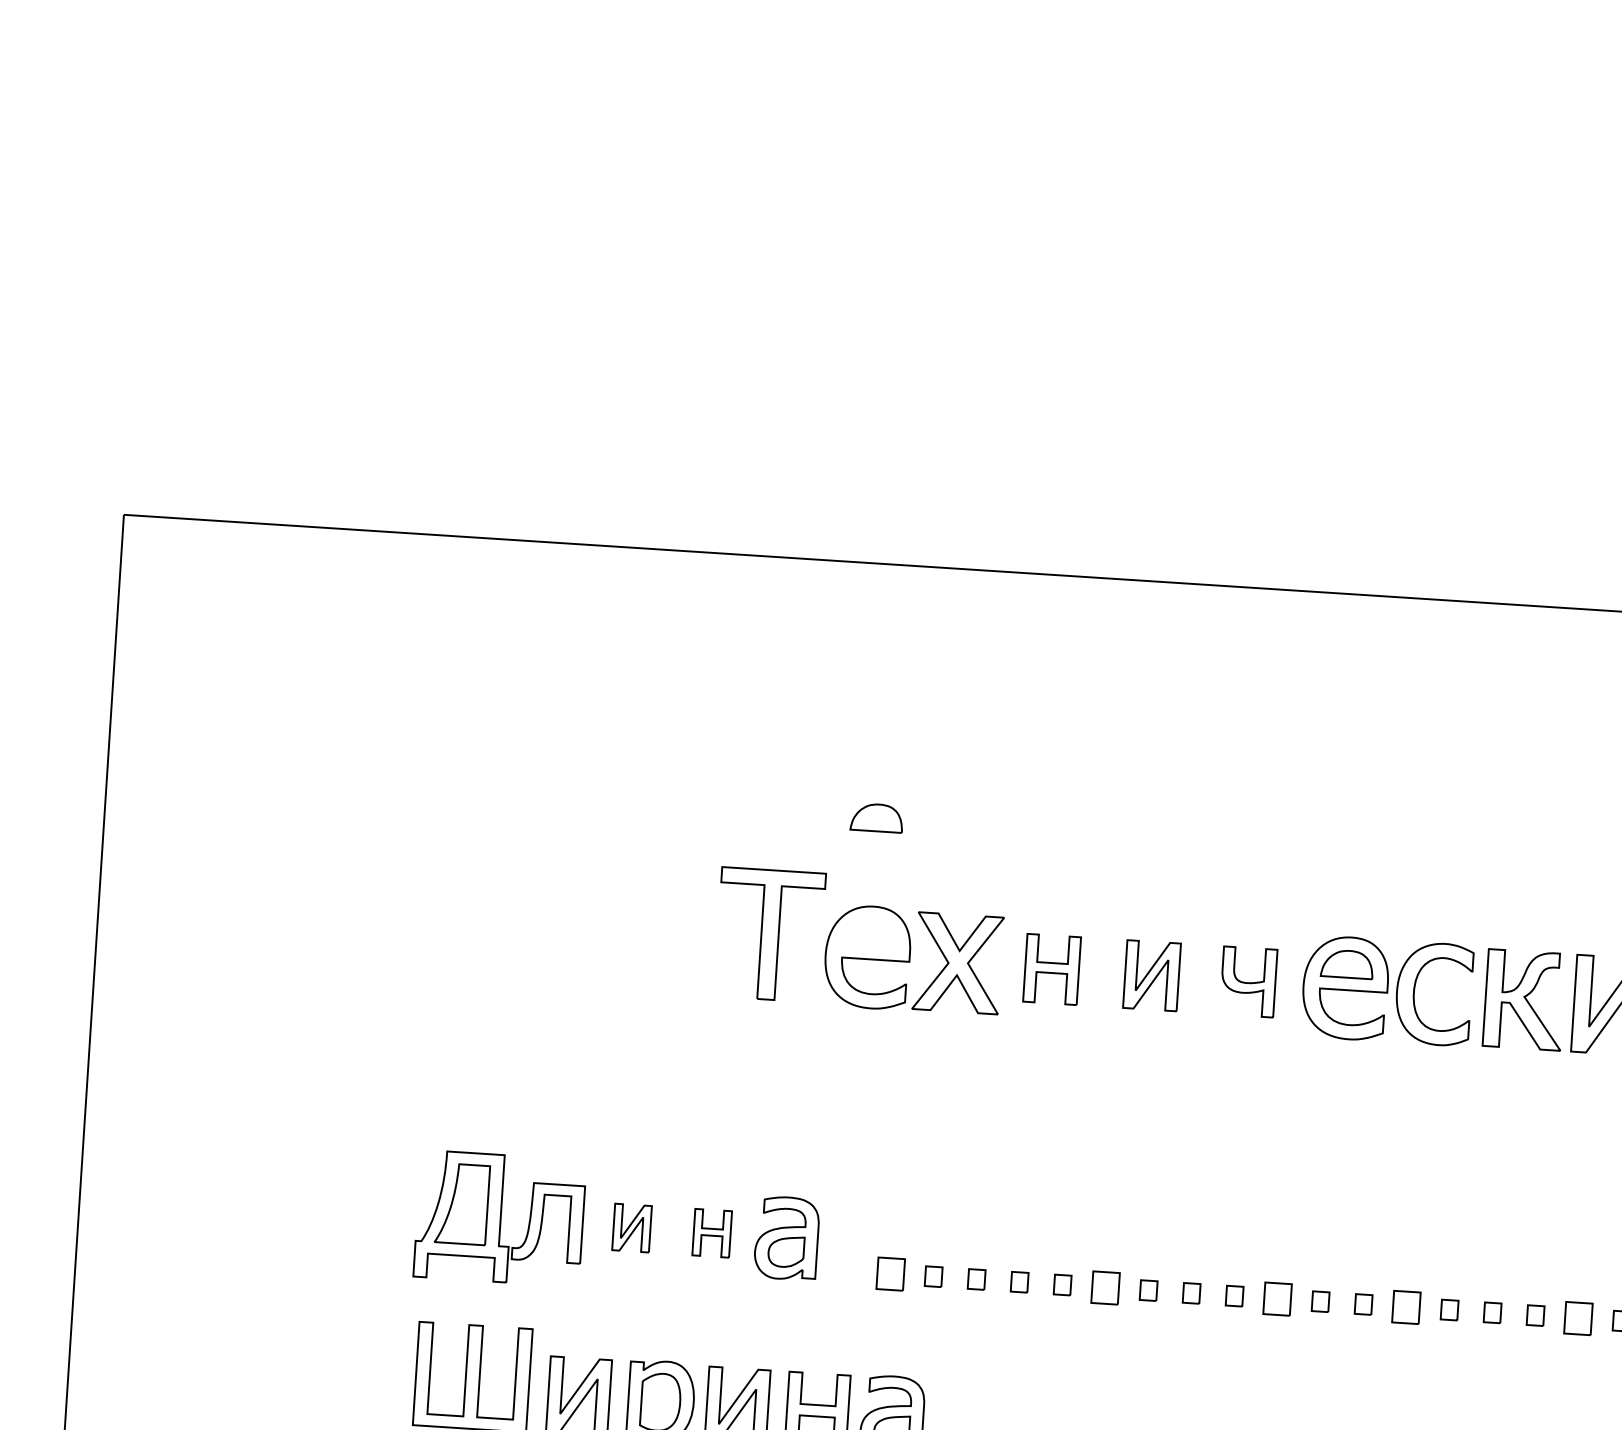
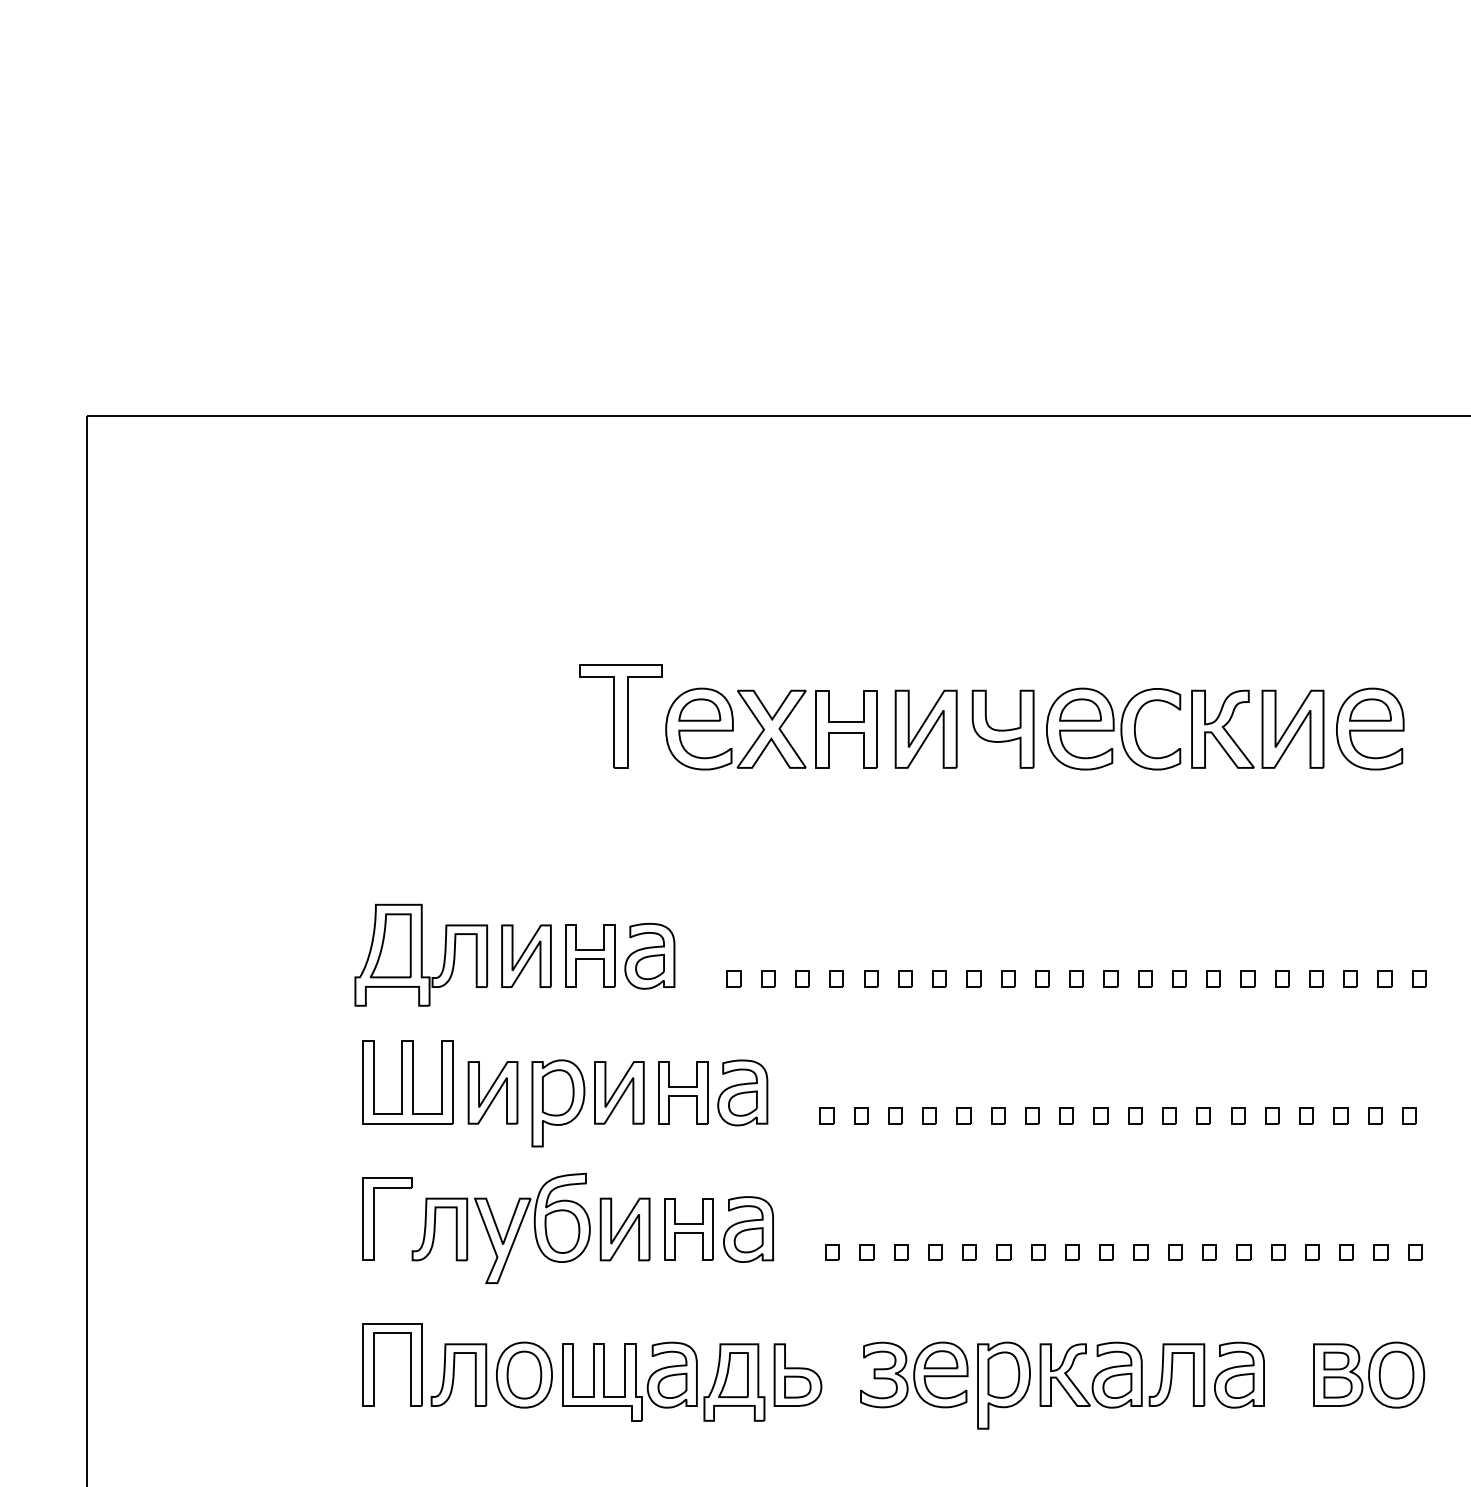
part: (876, 817) -> (699, 709), moved
part: (1052, 969) -> (846, 729), size x1.43
part: (1151, 974) -> (925, 728), size x1.43
part: (1247, 981) -> (1002, 728), size x1.43
part: (632, 1227) -> (526, 955), size x1.67
part: (712, 1232) -> (590, 955), size x1.67
part: (890, 1272) -> (733, 978), size x0.62
part: (1105, 1286) -> (905, 978), size x0.62
part: (1277, 1298) -> (1042, 978), size x0.62
part: (1407, 1306) -> (1145, 978), size x0.62
part: (1578, 1317) -> (1282, 978), size x0.62

